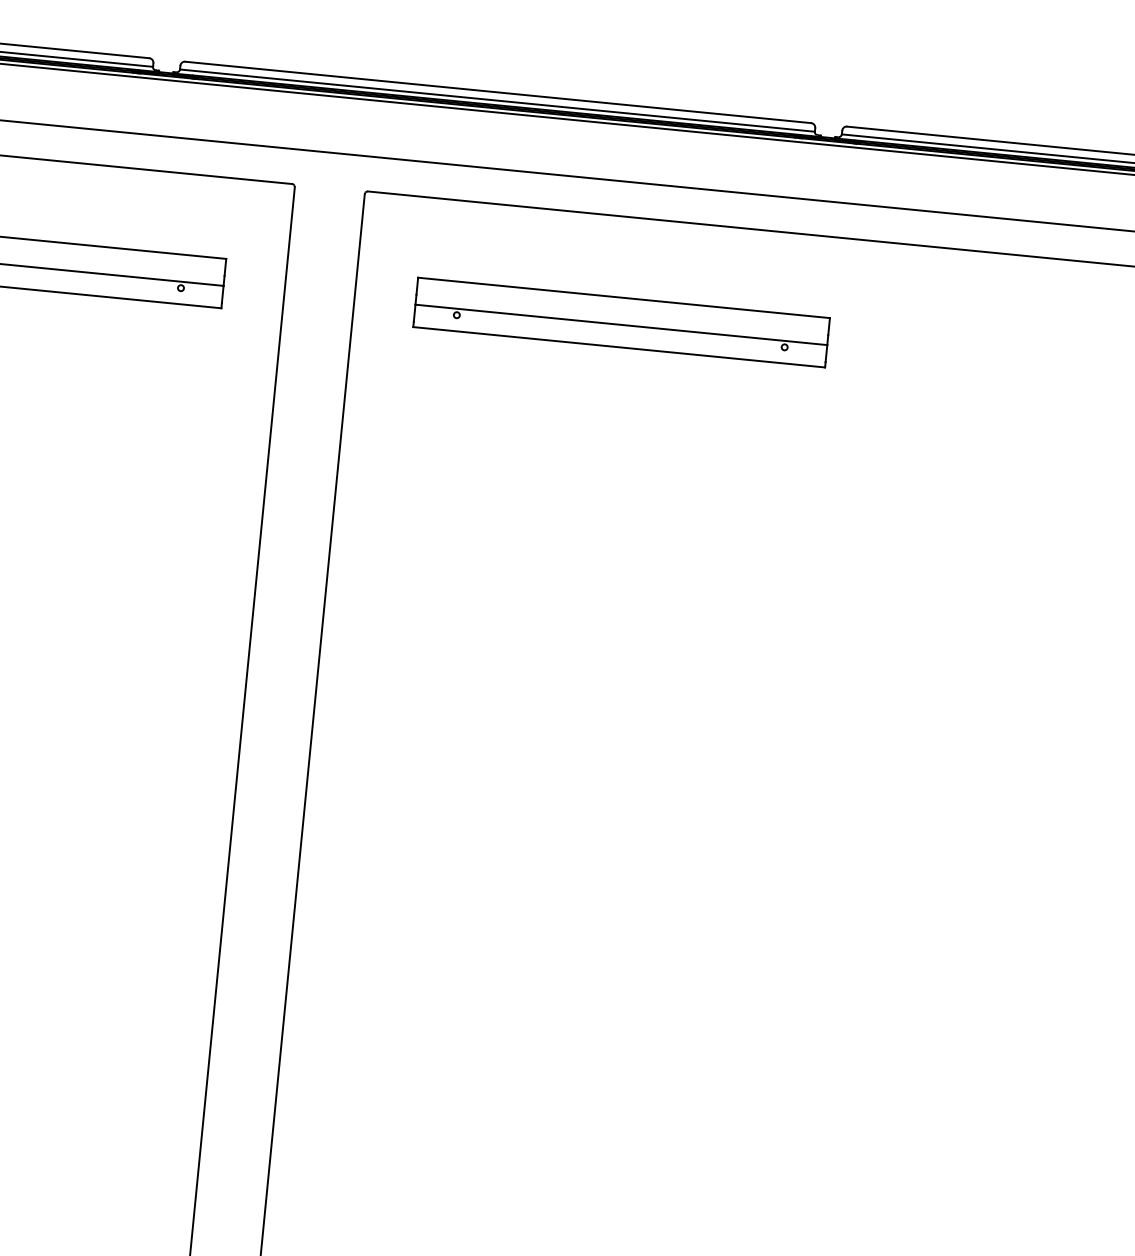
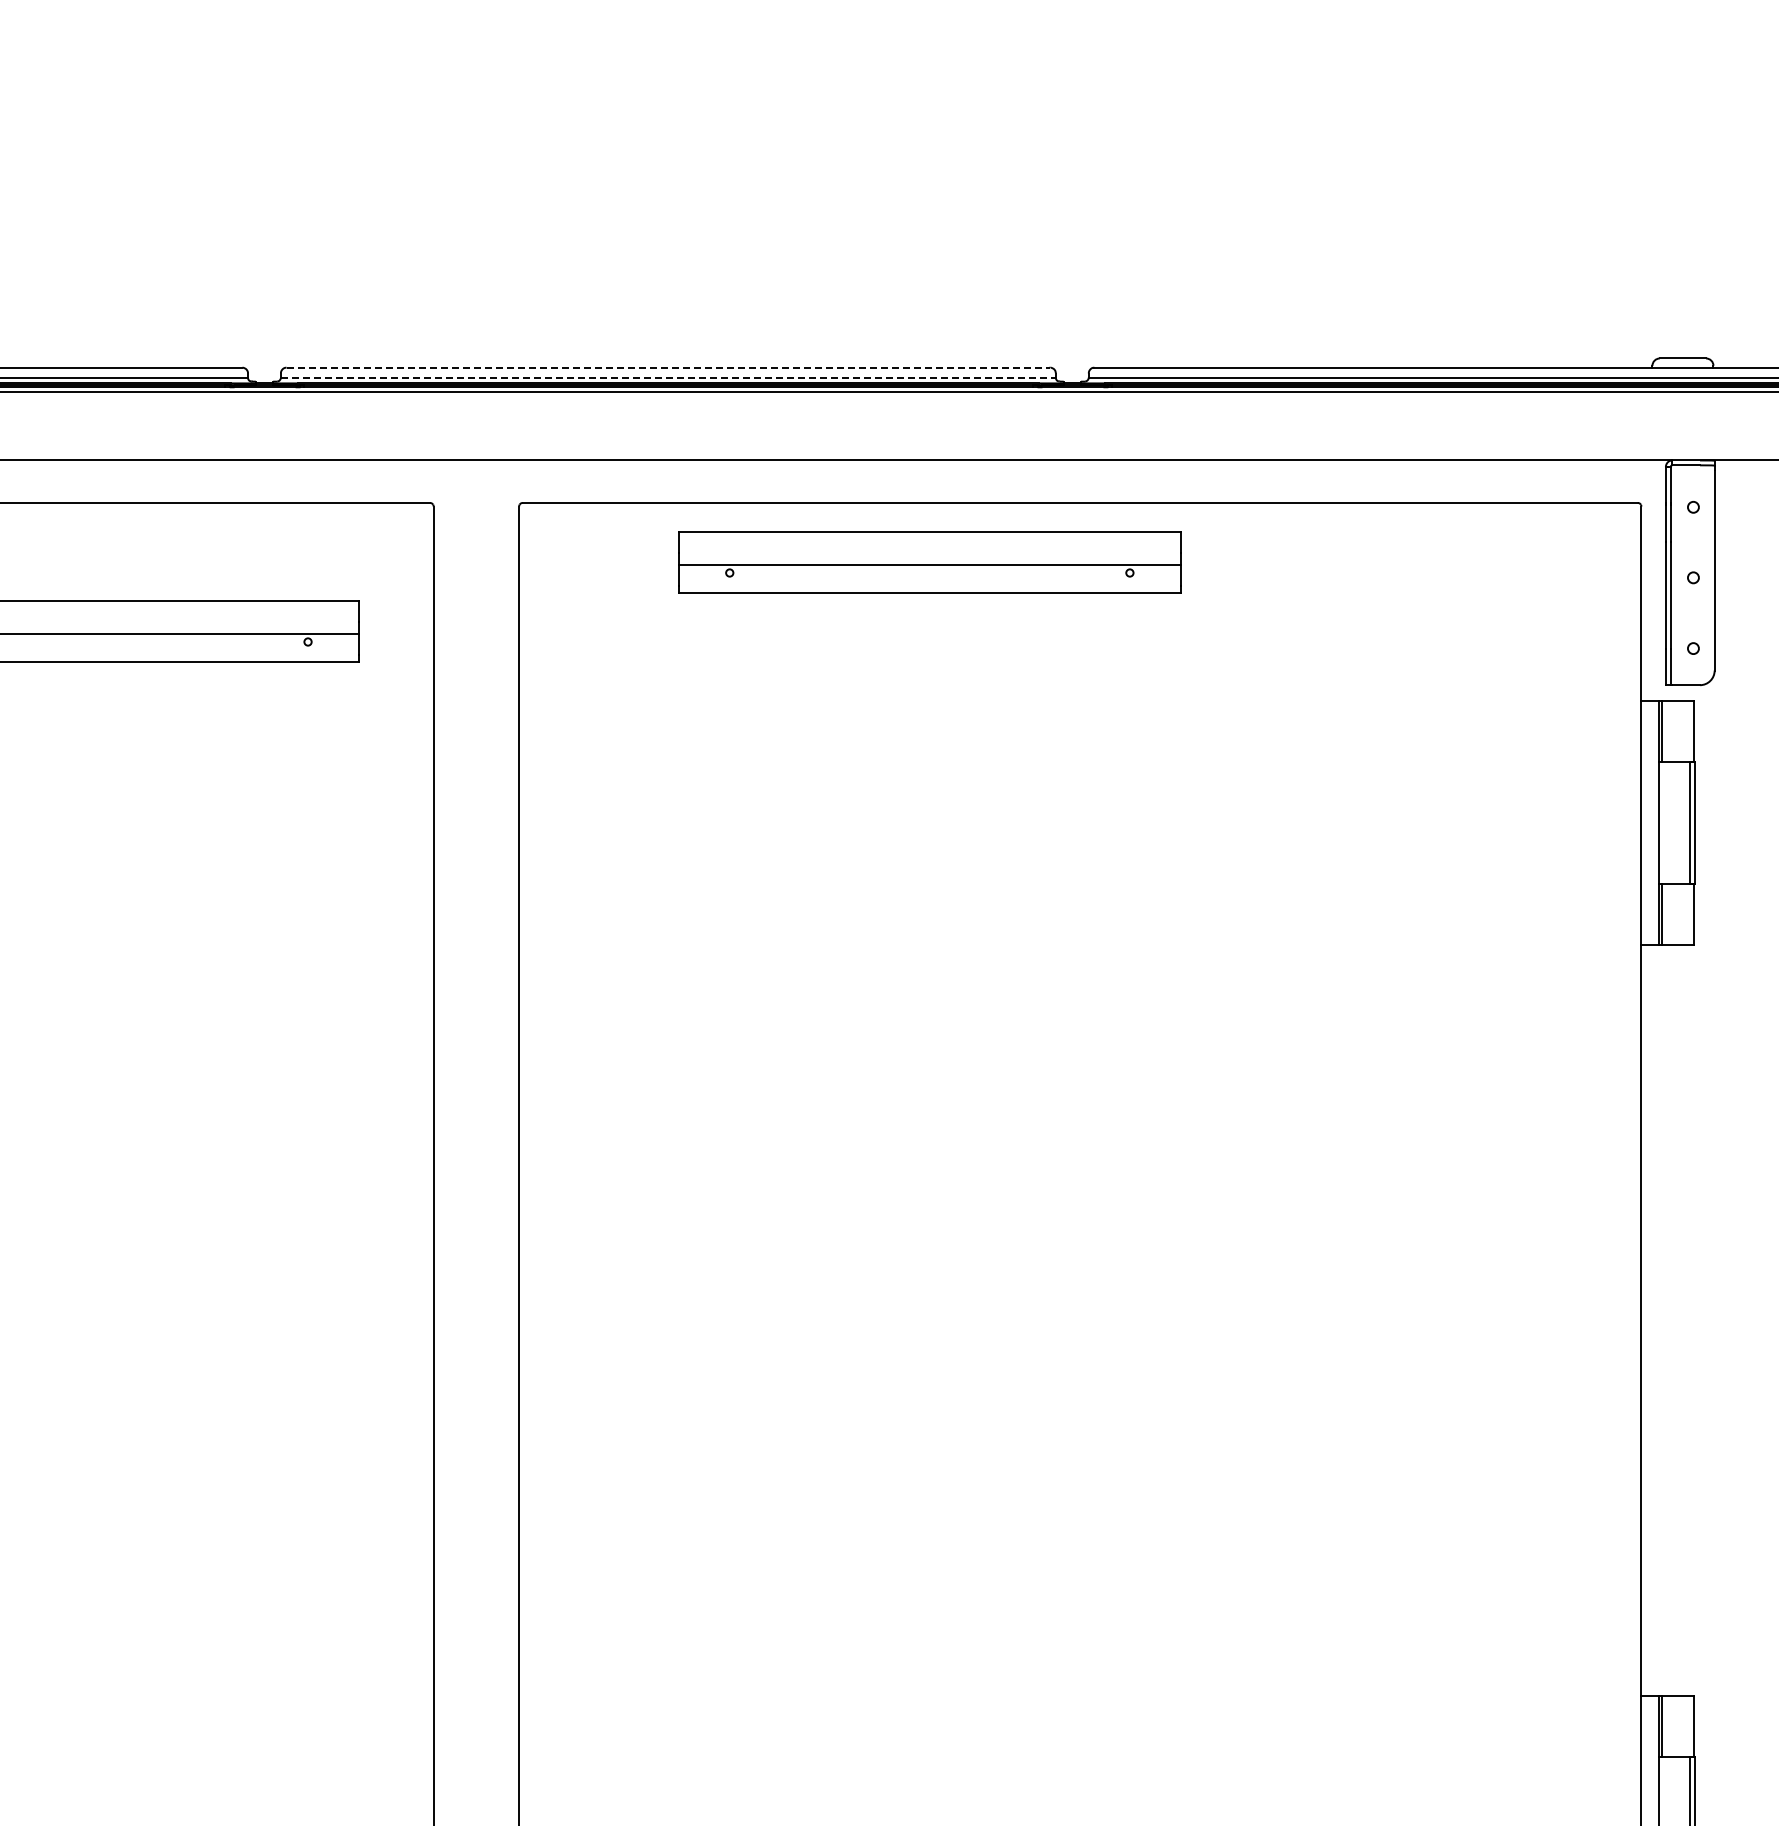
line: (498, 92) -> (668, 367), solid -> dashed
line: (497, 100) -> (668, 377), solid -> dashed
part: (621, 322) -> (929, 562), moved

